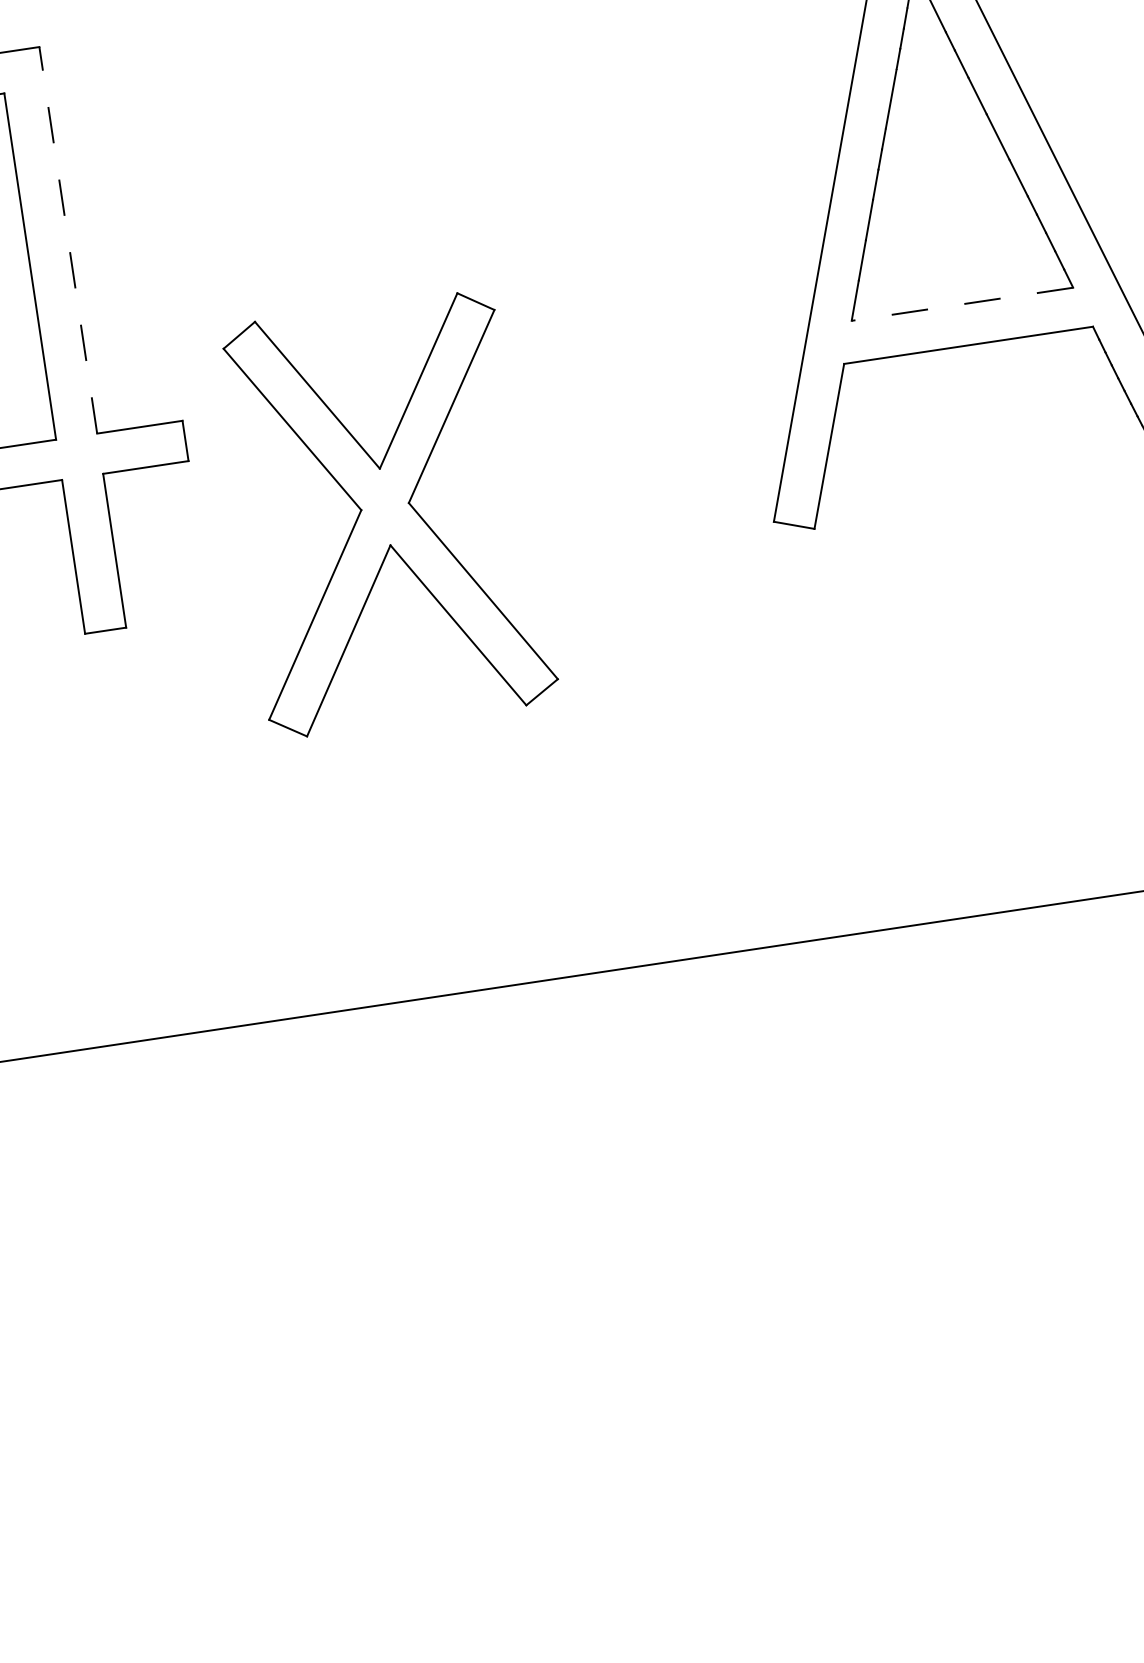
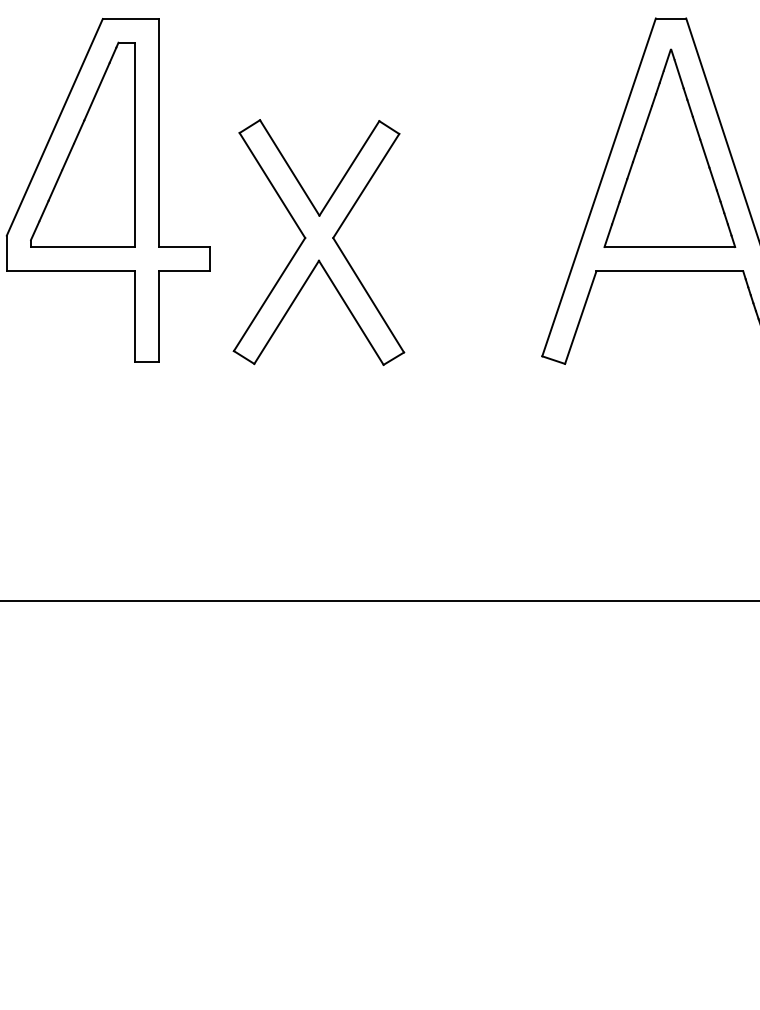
line: (68, 239) -> (159, 132), dashed -> solid
line: (961, 305) -> (669, 247), dashed -> solid
part: (385, 514) -> (318, 242), moved

